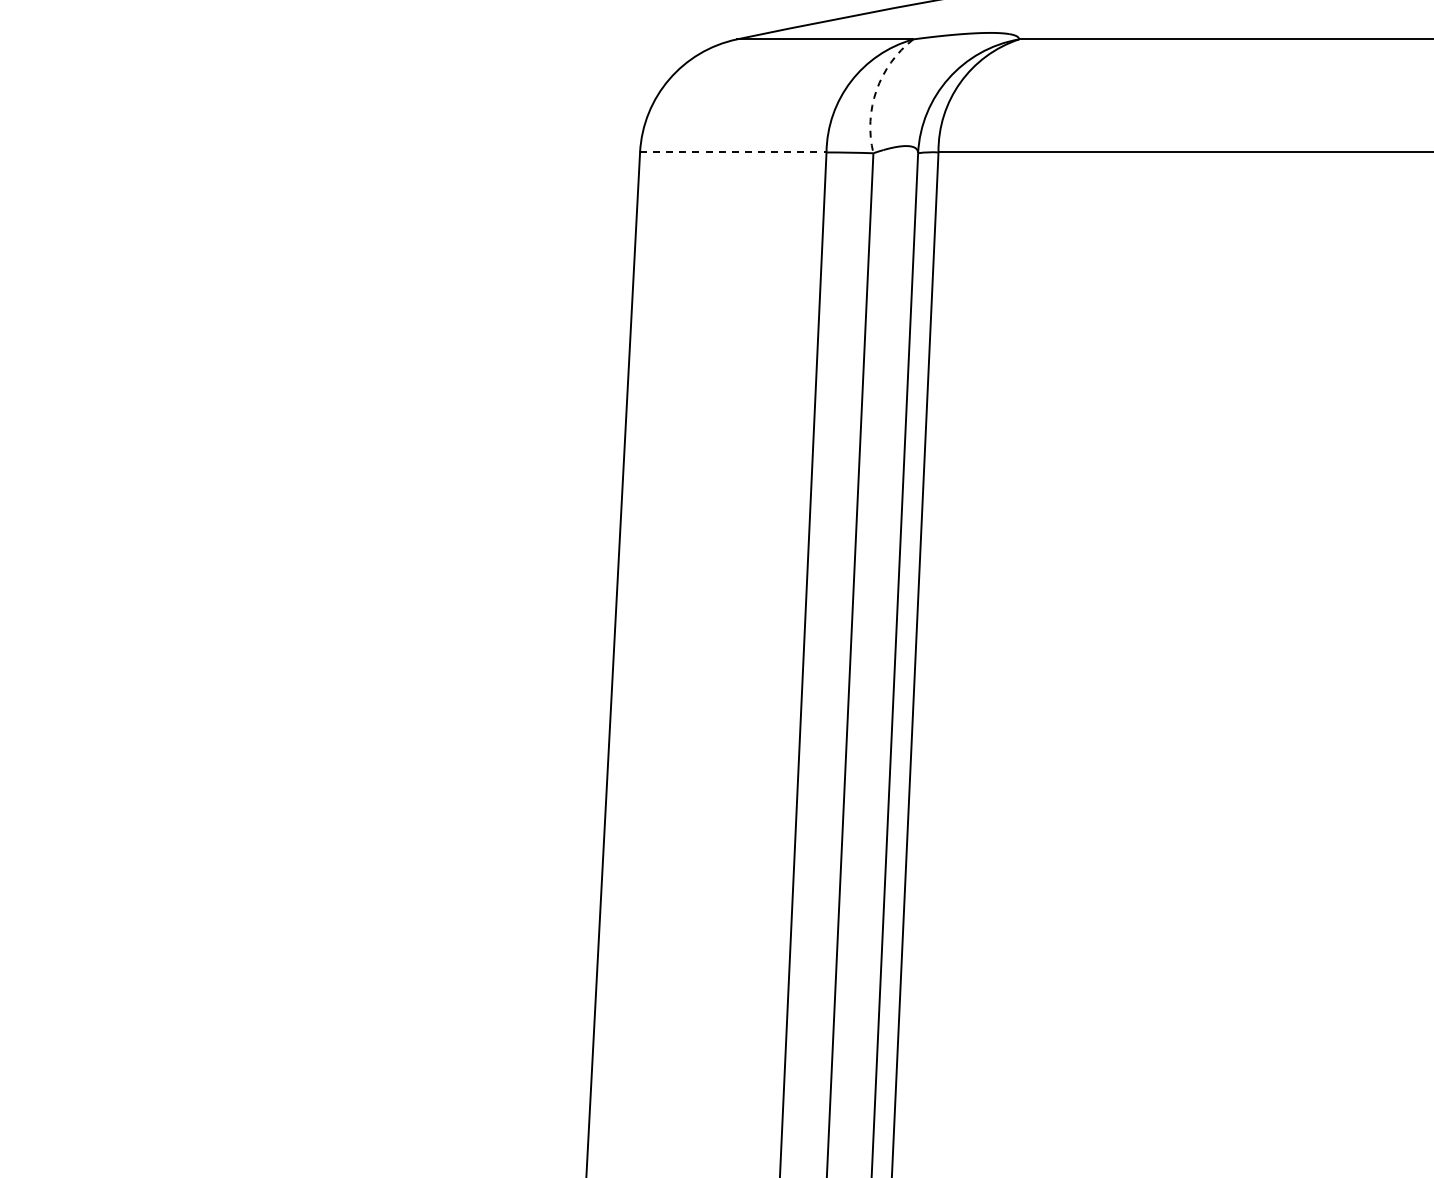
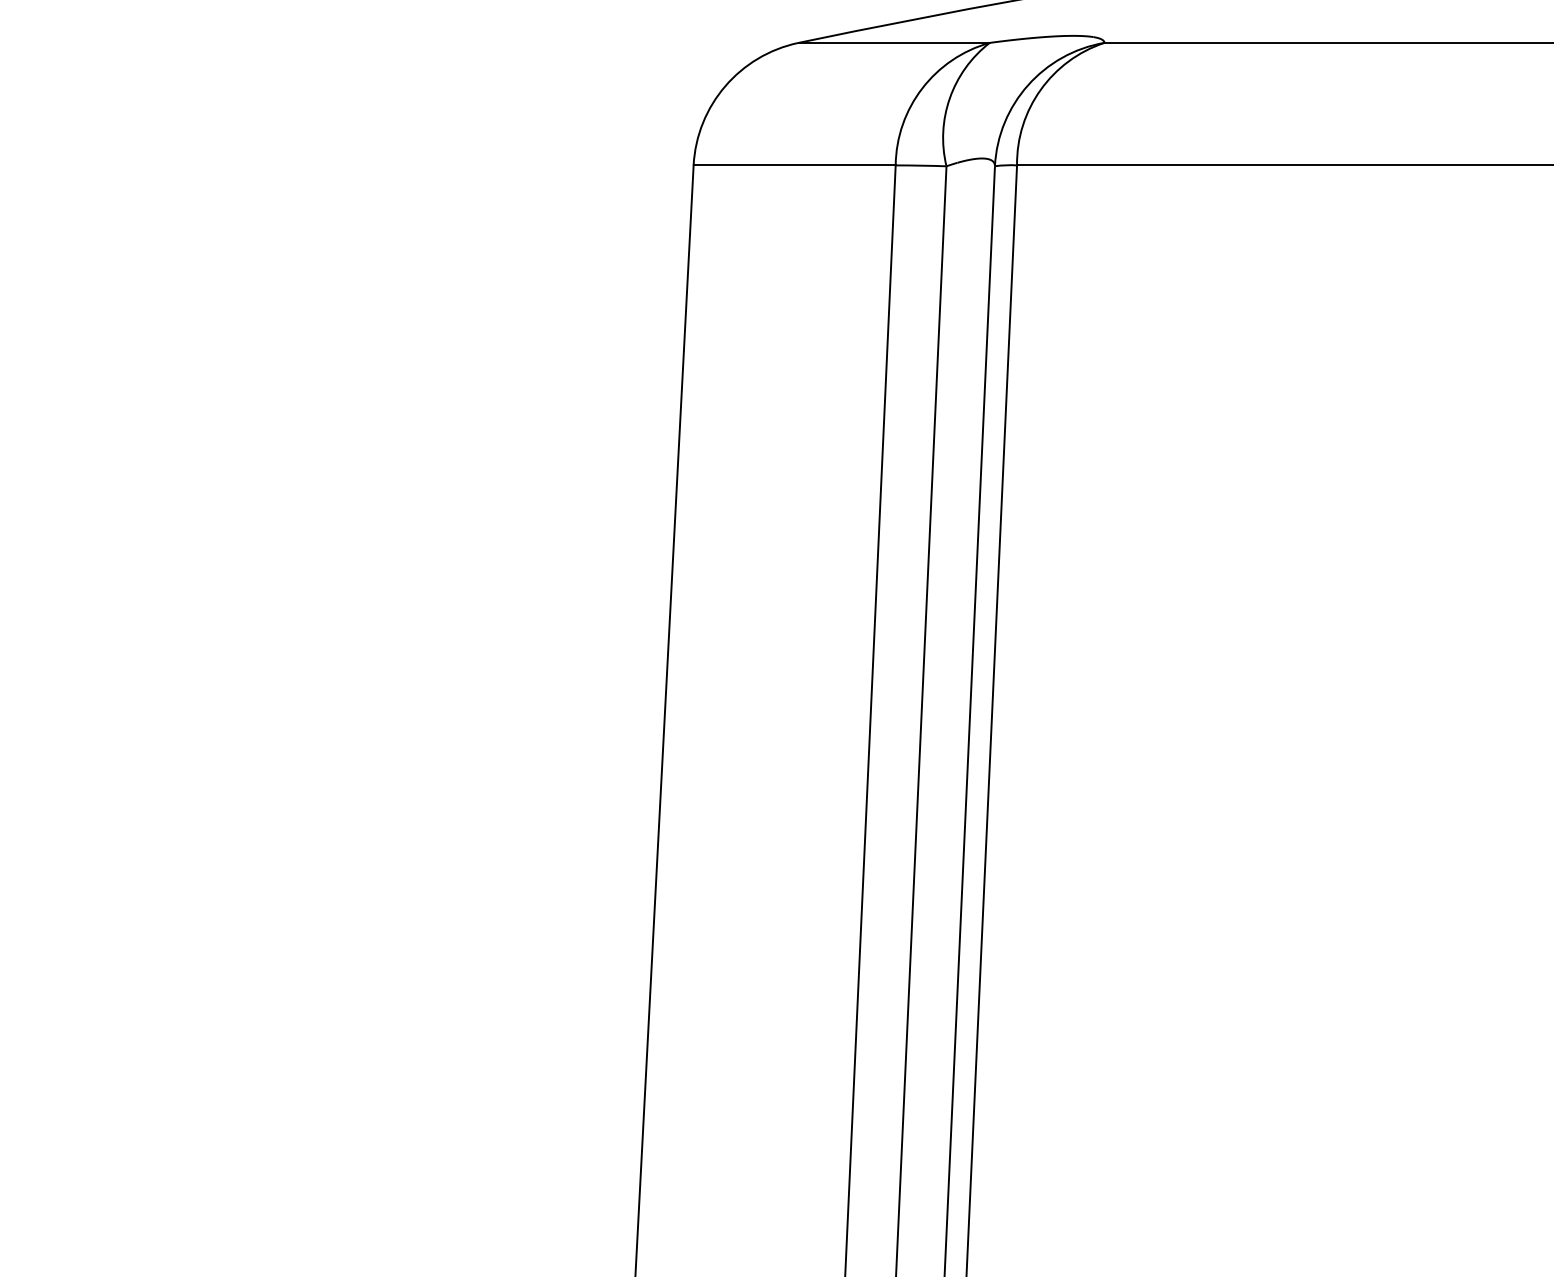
arc: (876, 90) -> (949, 98), dashed -> solid
line: (733, 152) -> (794, 165), dashed -> solid

